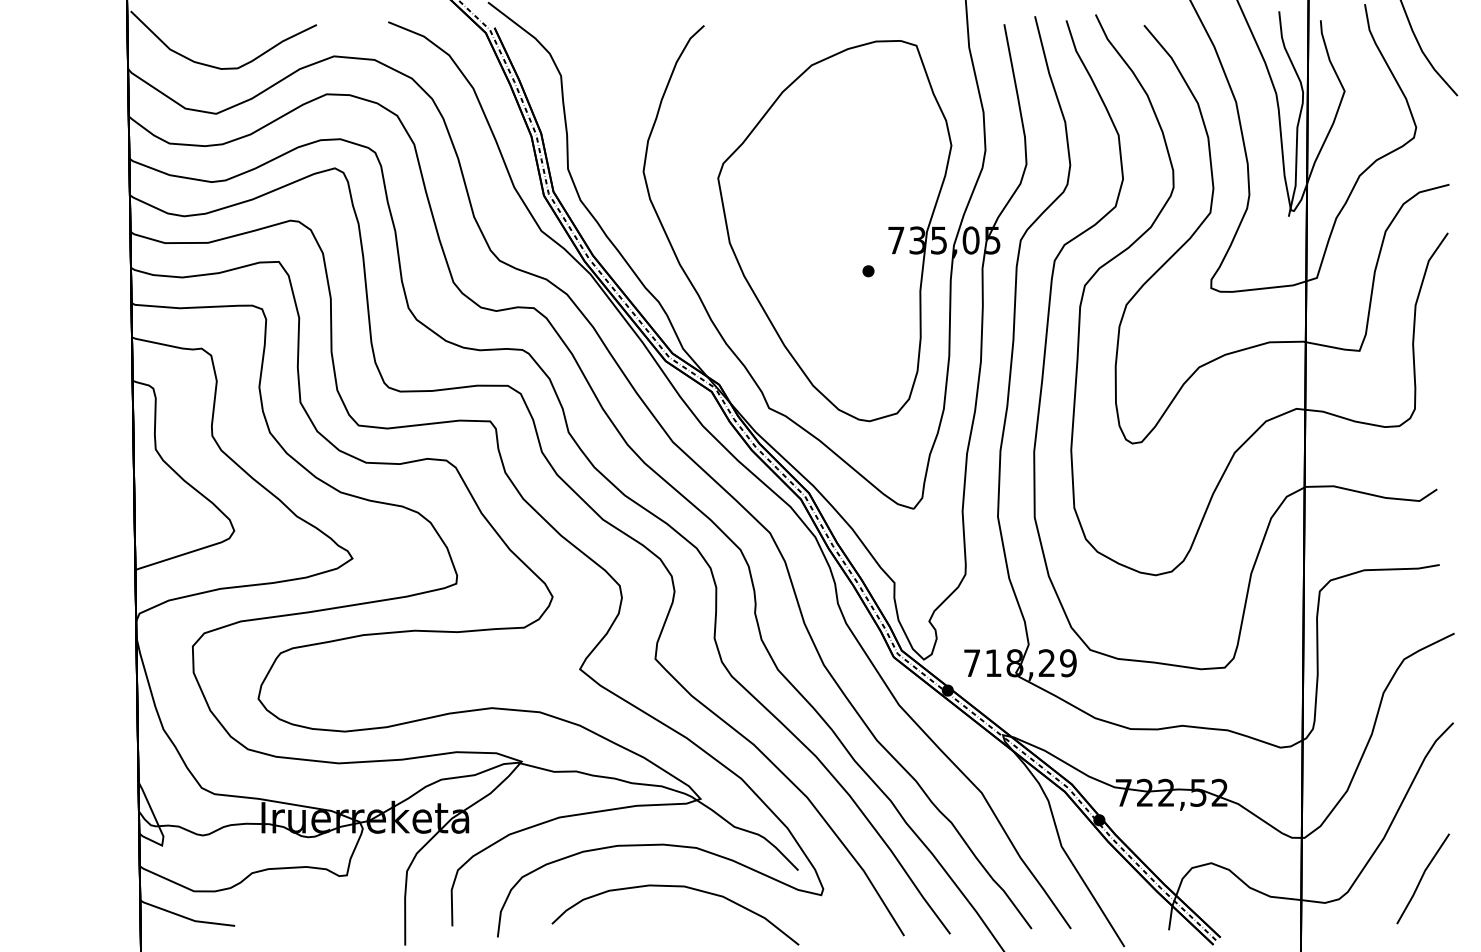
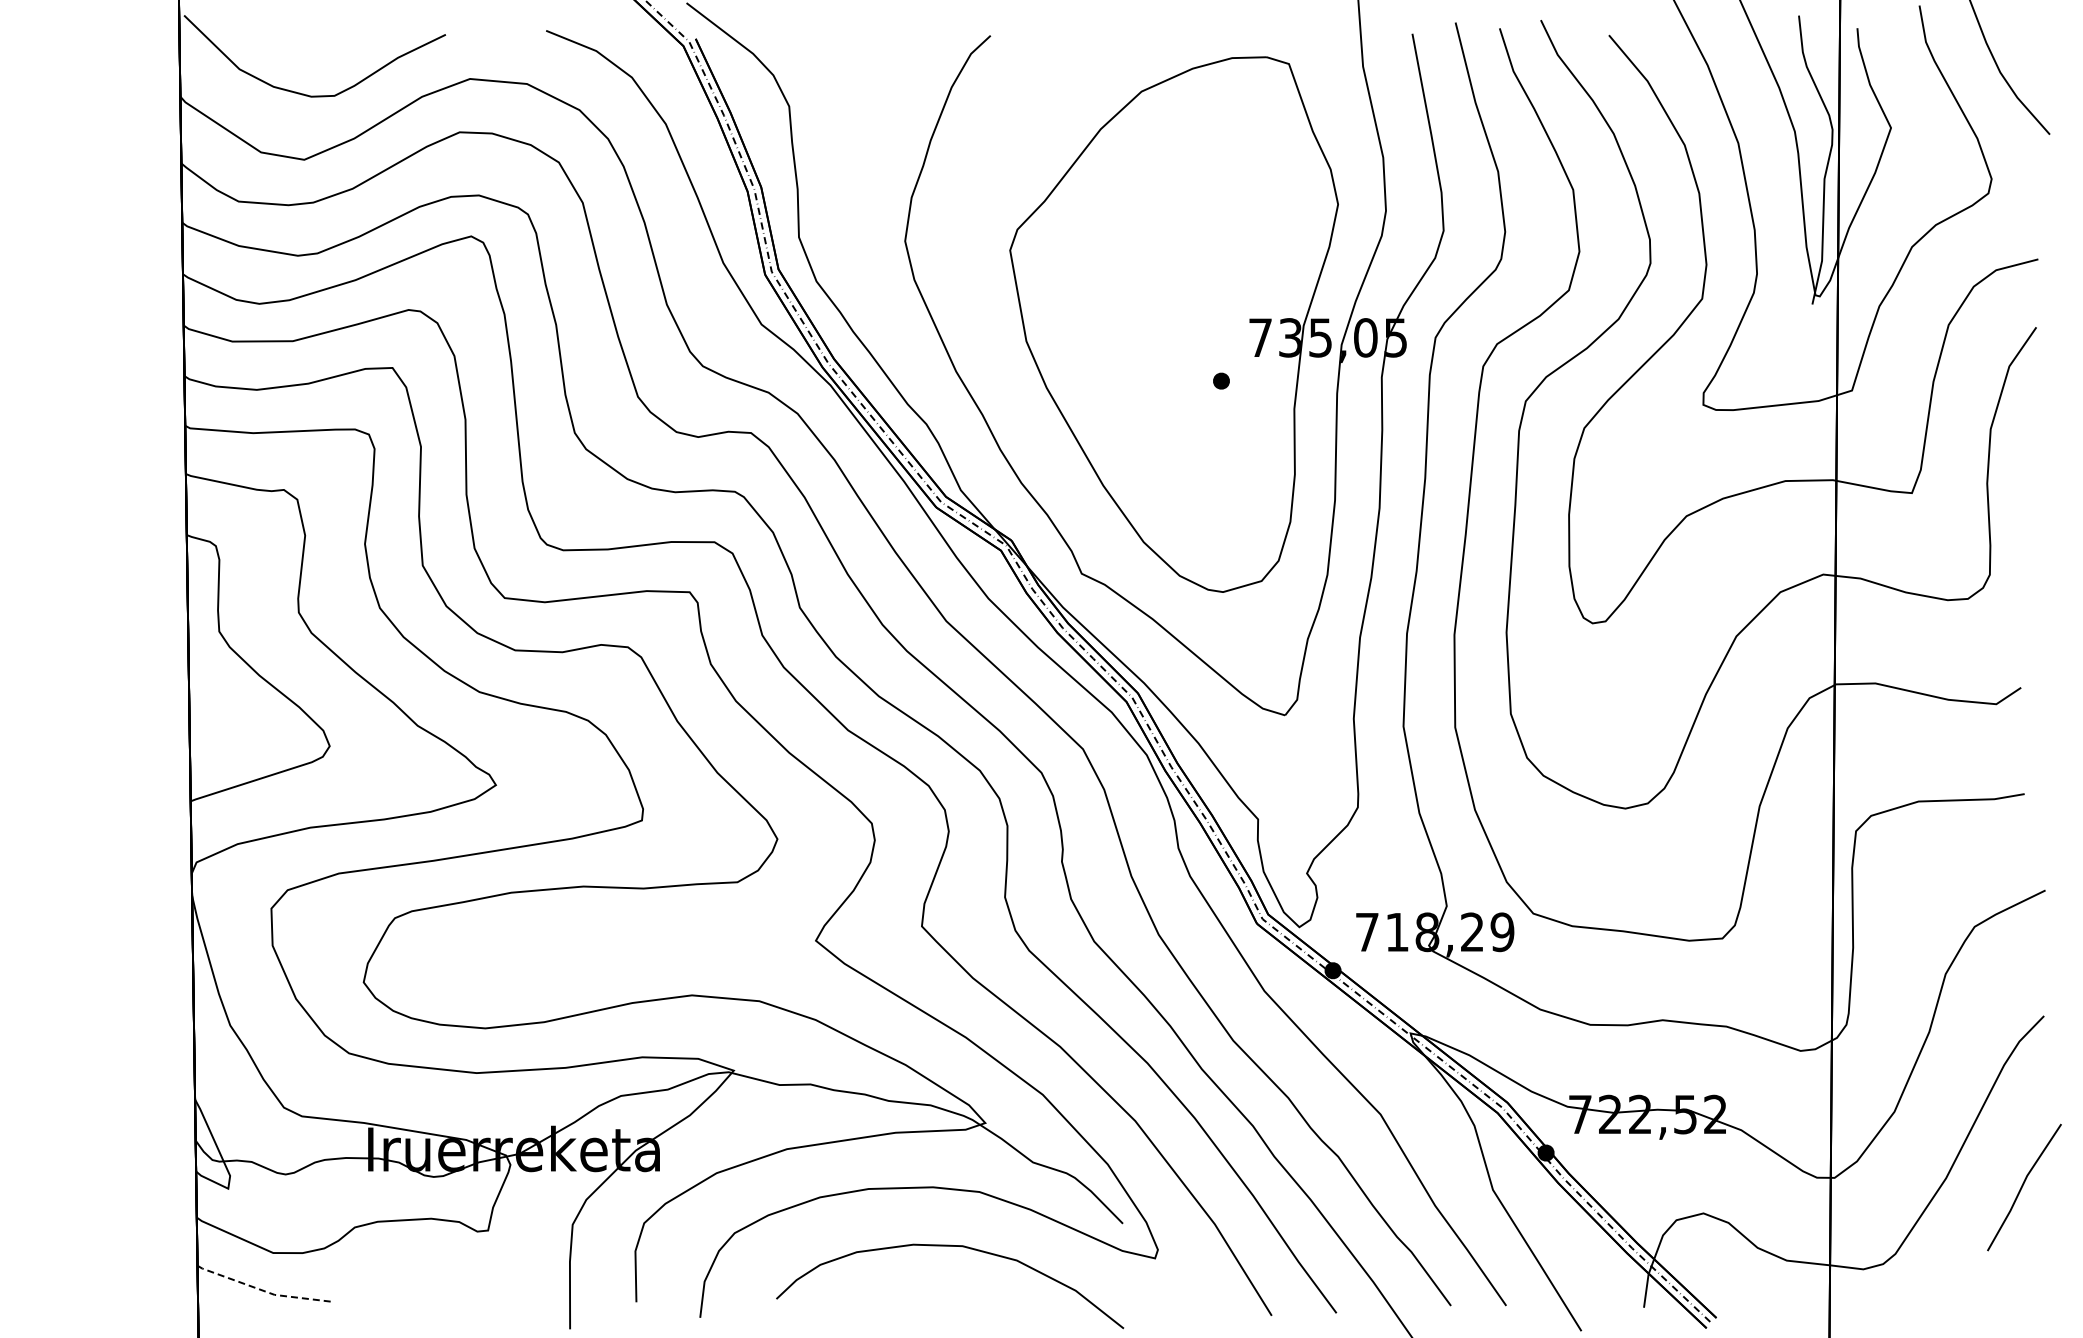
line: (1422, 878) -> (2023, 1186), moved
line: (186, 918) -> (262, 1290), solid -> dashed

